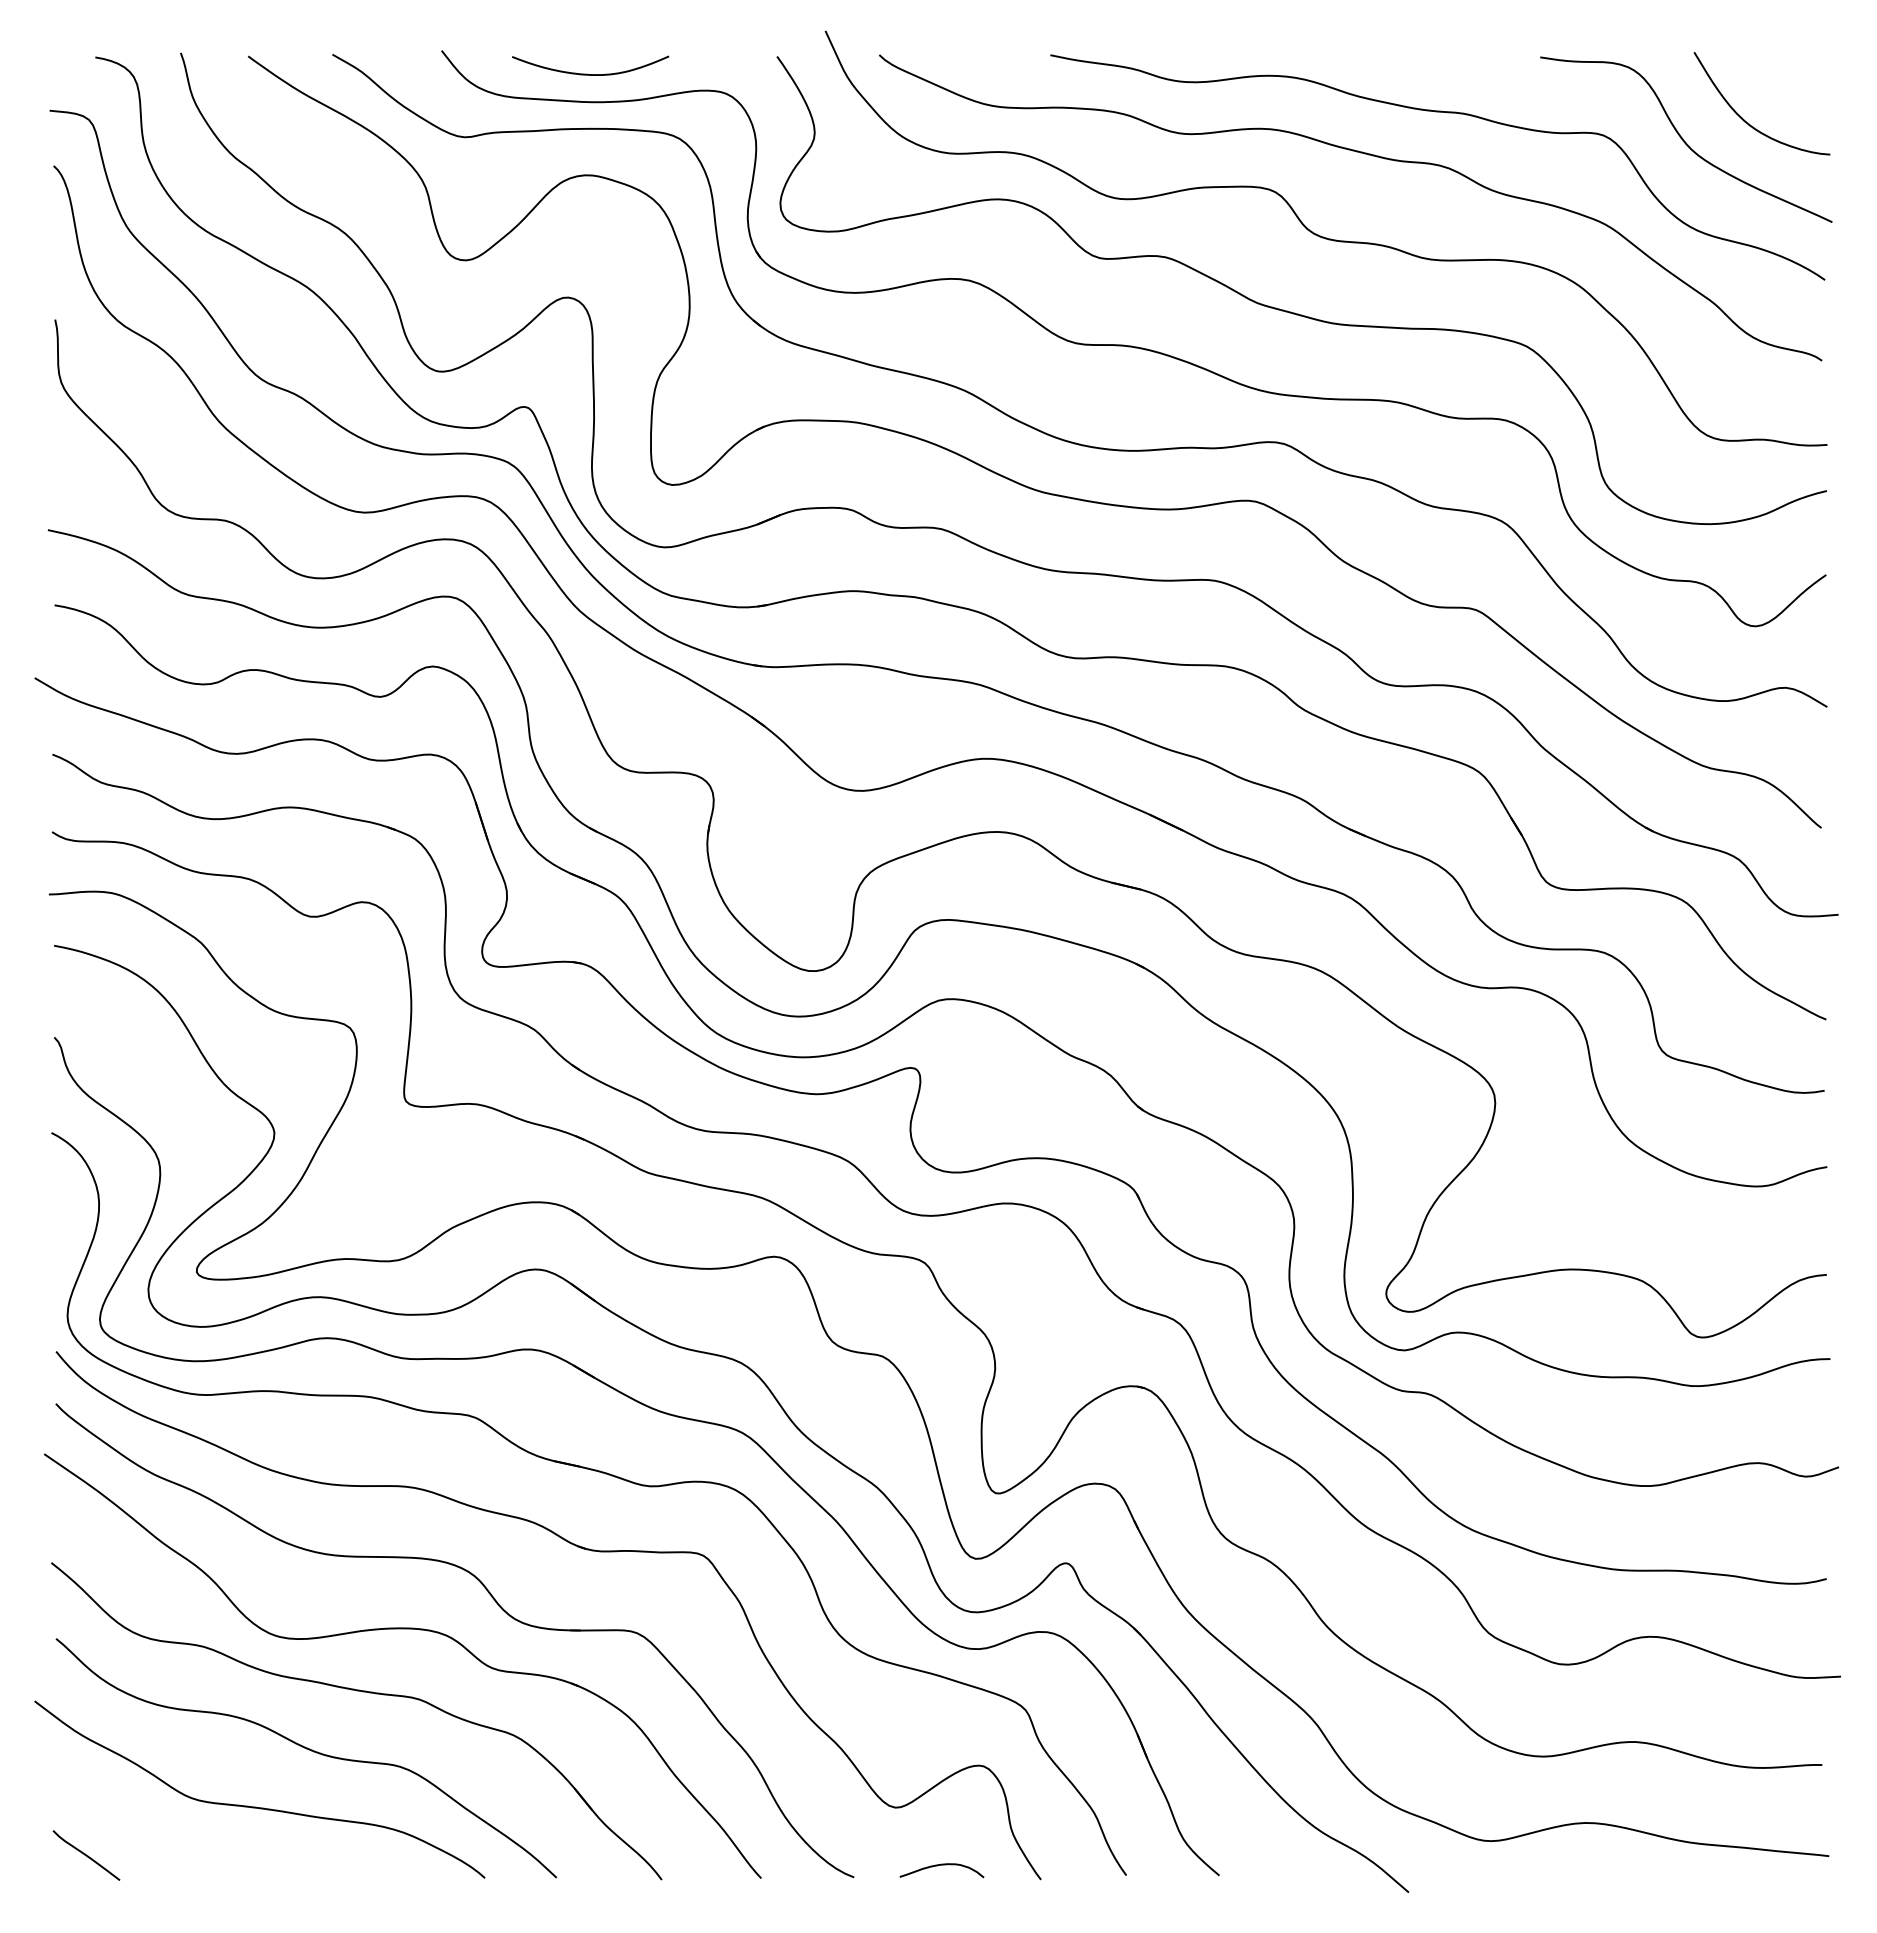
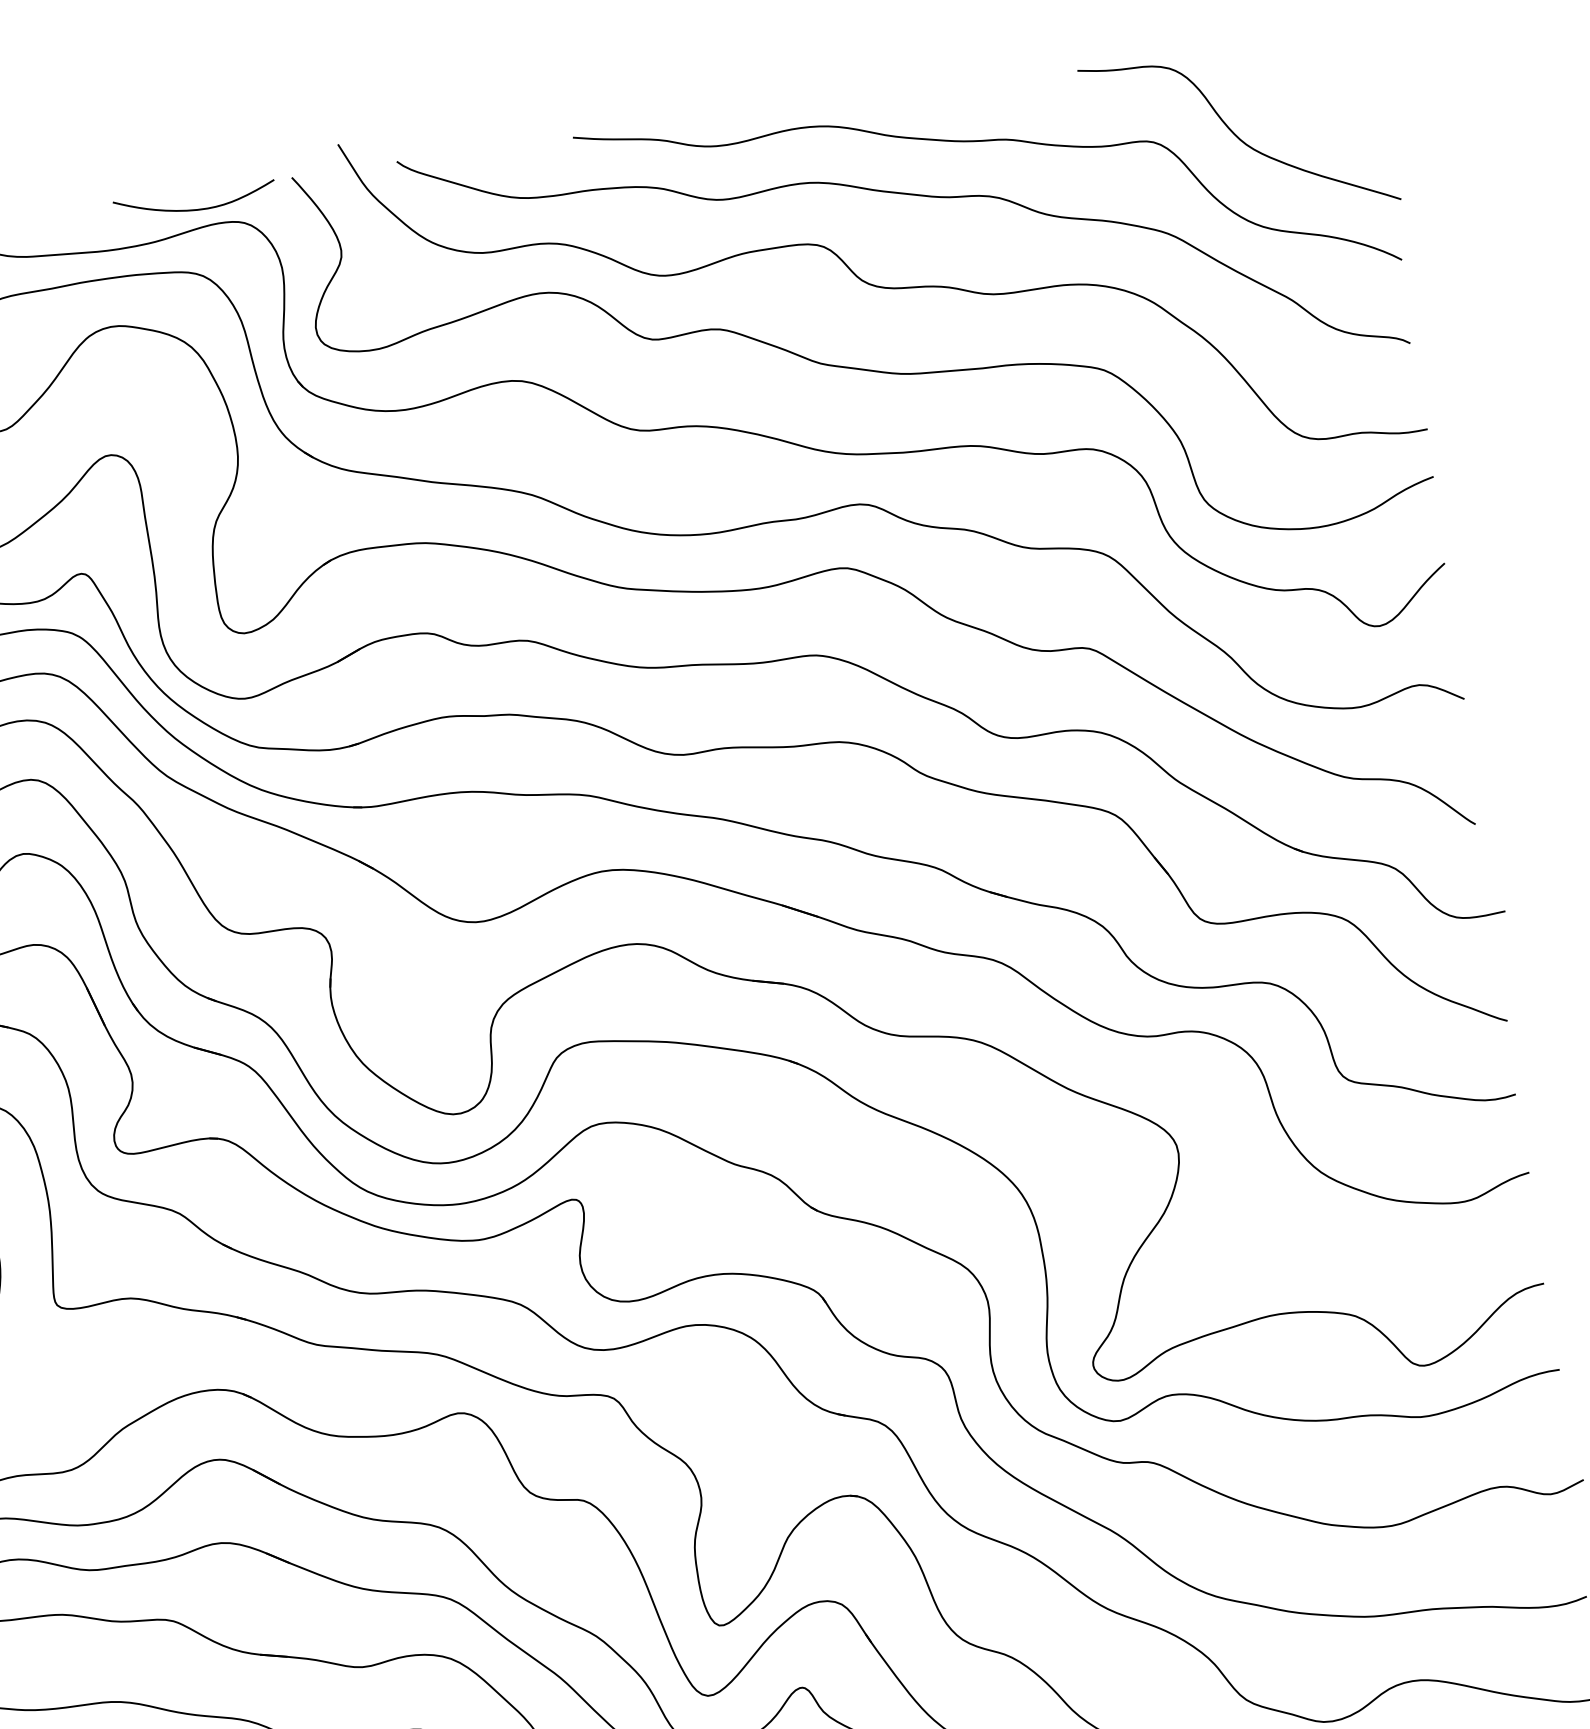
curve: (587, 73) -> (192, 208), moved
curve: (1749, 123) -> (1302, 109), removed

